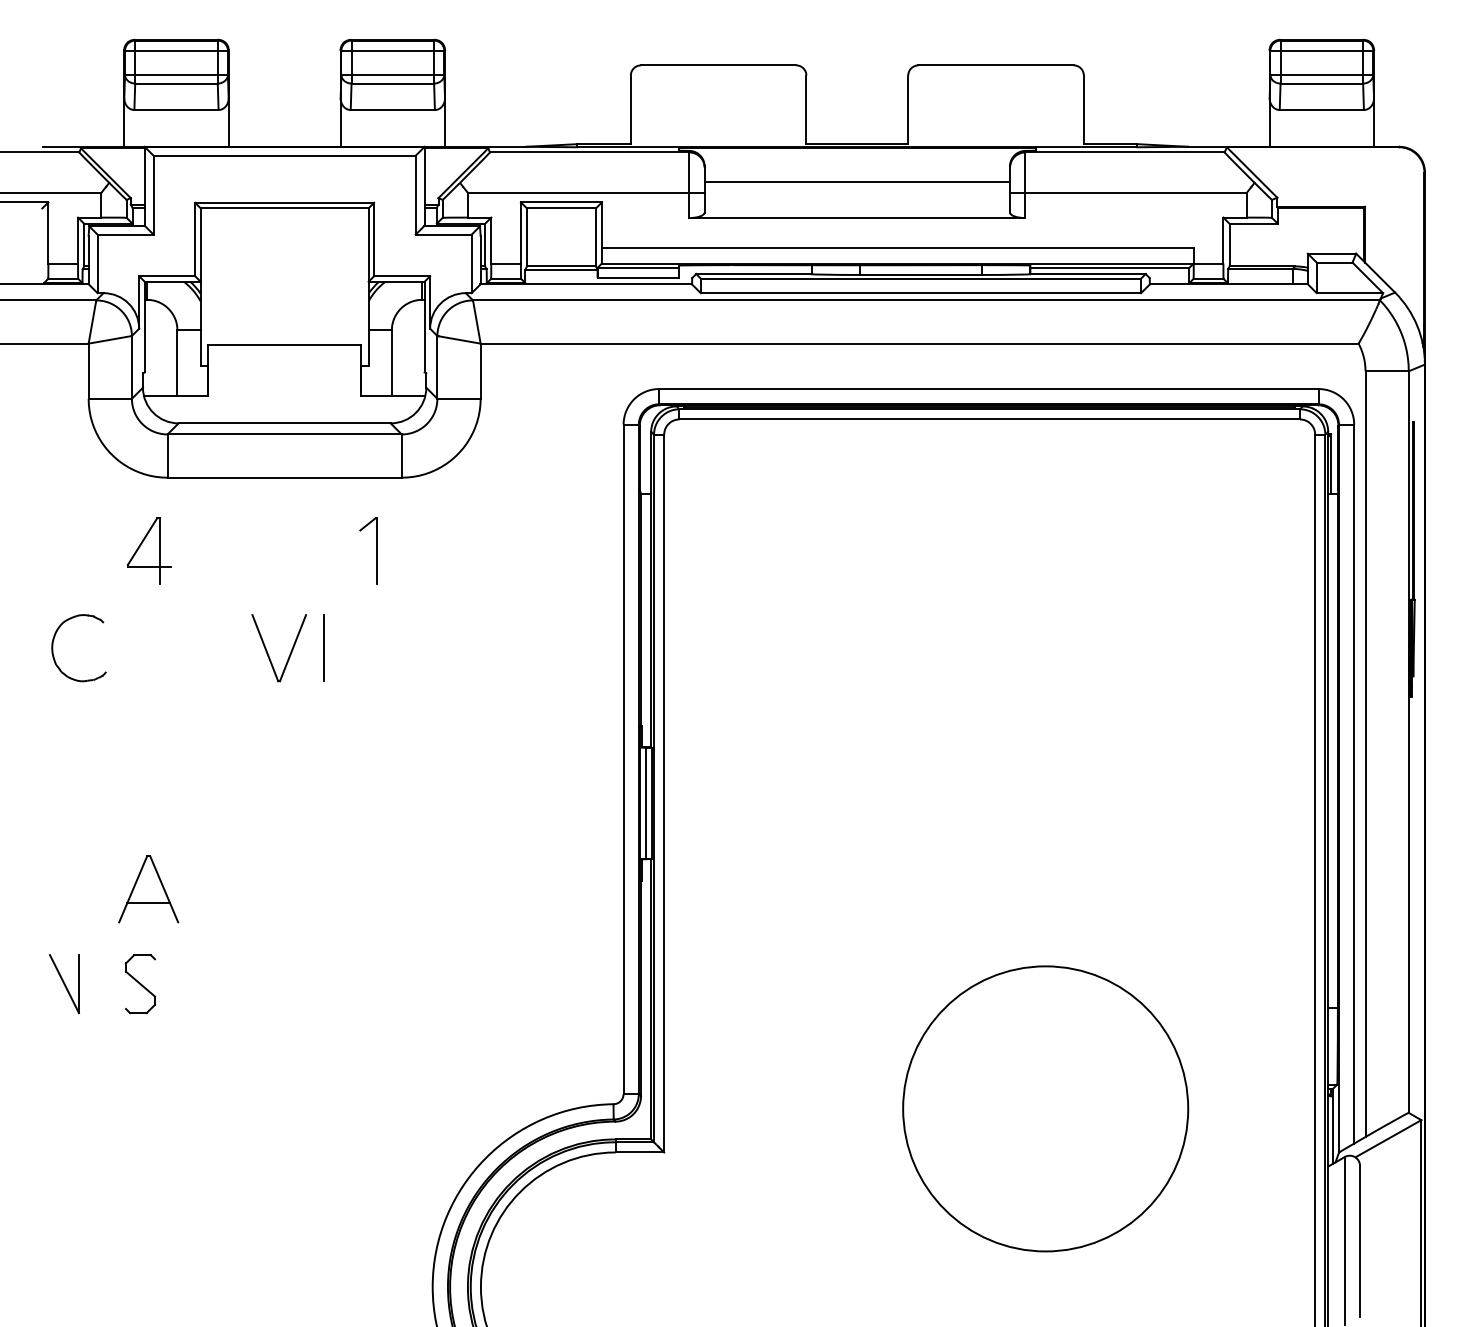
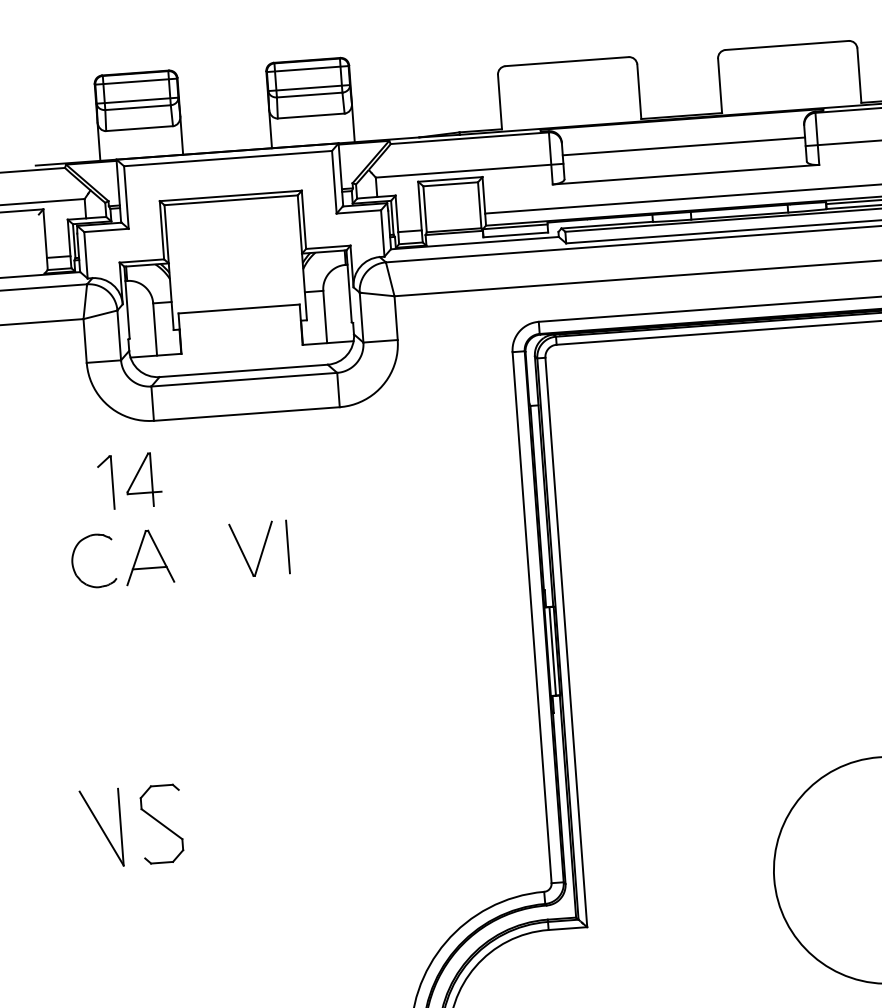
part: (376, 550) -> (112, 481), moved
part: (148, 889) -> (148, 557), moved
part: (64, 983) -> (101, 828), size x1.67
part: (140, 983) -> (161, 823), size x1.67

